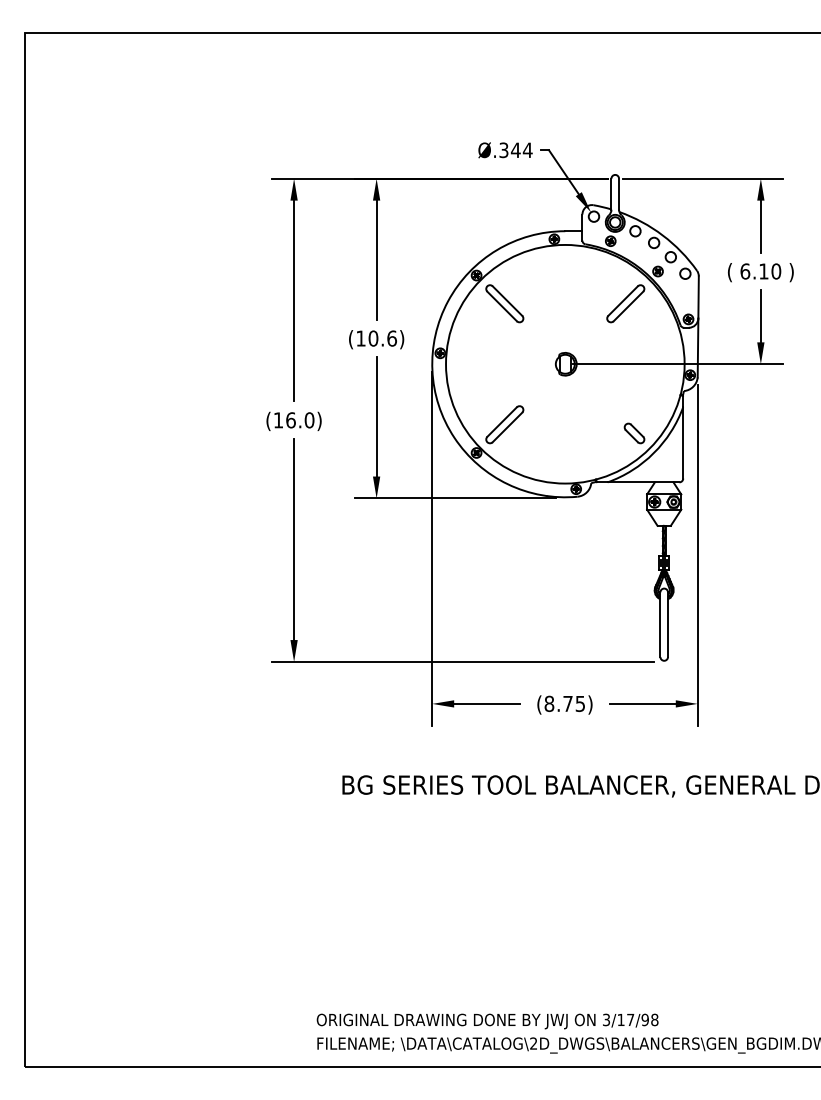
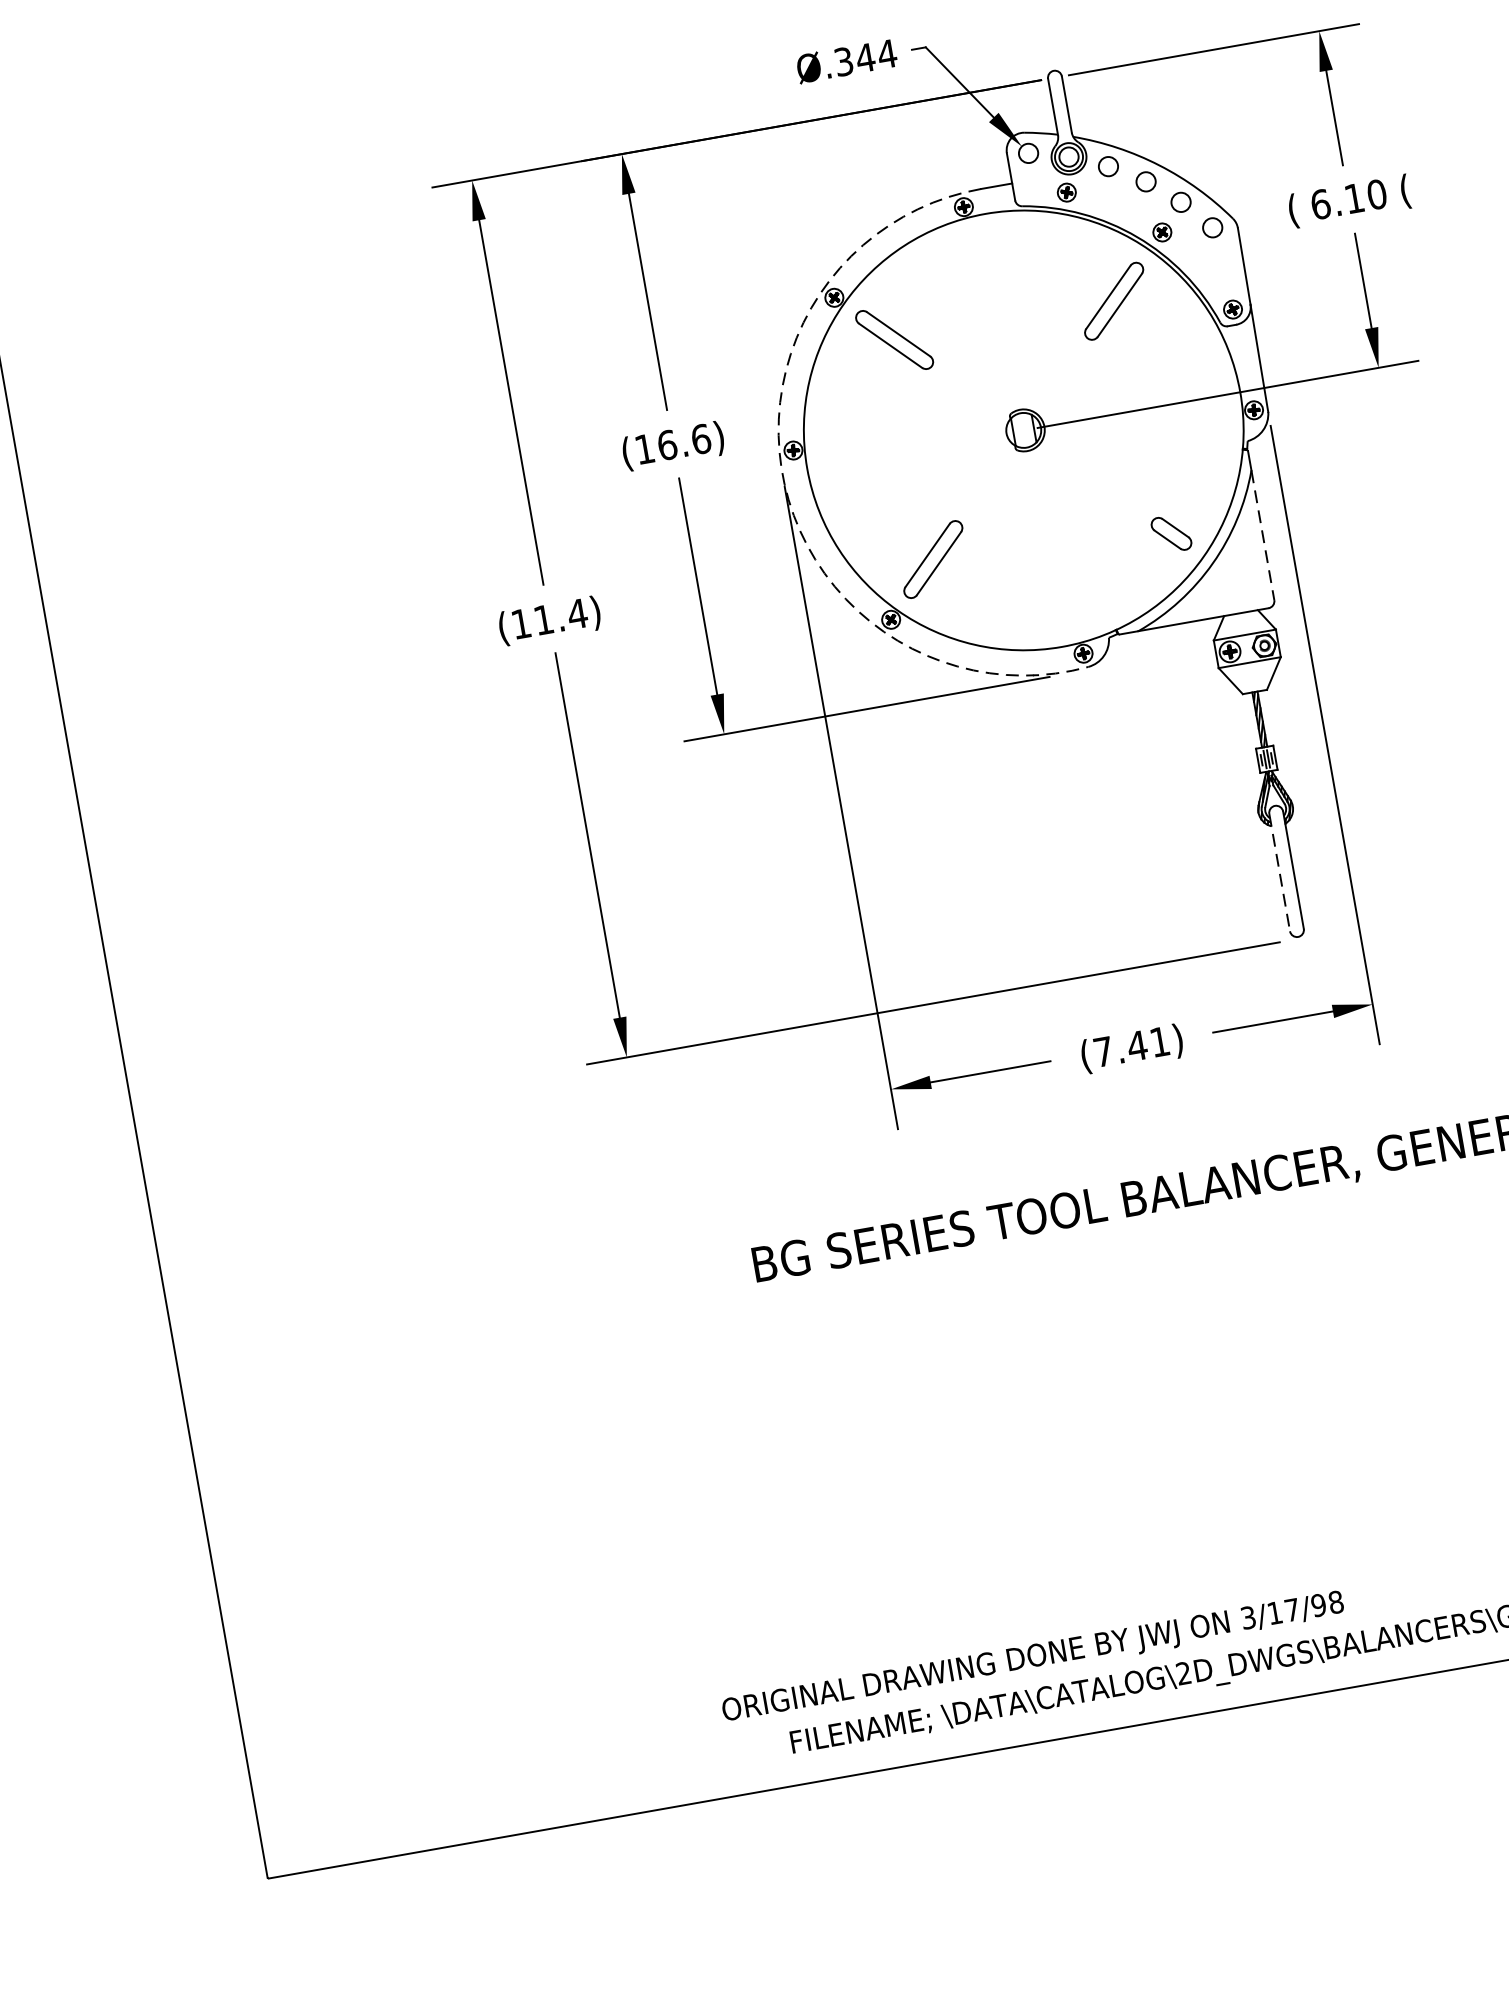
text: (791, 272) -> (1404, 191), ) -> (
text: (373, 338) -> (667, 445), (10.6) -> (16.6)
arc: (432, 370) -> (784, 484), solid -> dashed
text: (300, 420) -> (561, 617), (16.0) -> (11.4)
line: (683, 442) -> (1263, 534), solid -> dashed
line: (660, 625) -> (1280, 874), solid -> dashed
text: (564, 703) -> (1130, 1046), (8.75) -> (7.41)
text: (487, 1021) -> (1032, 1658), moved

